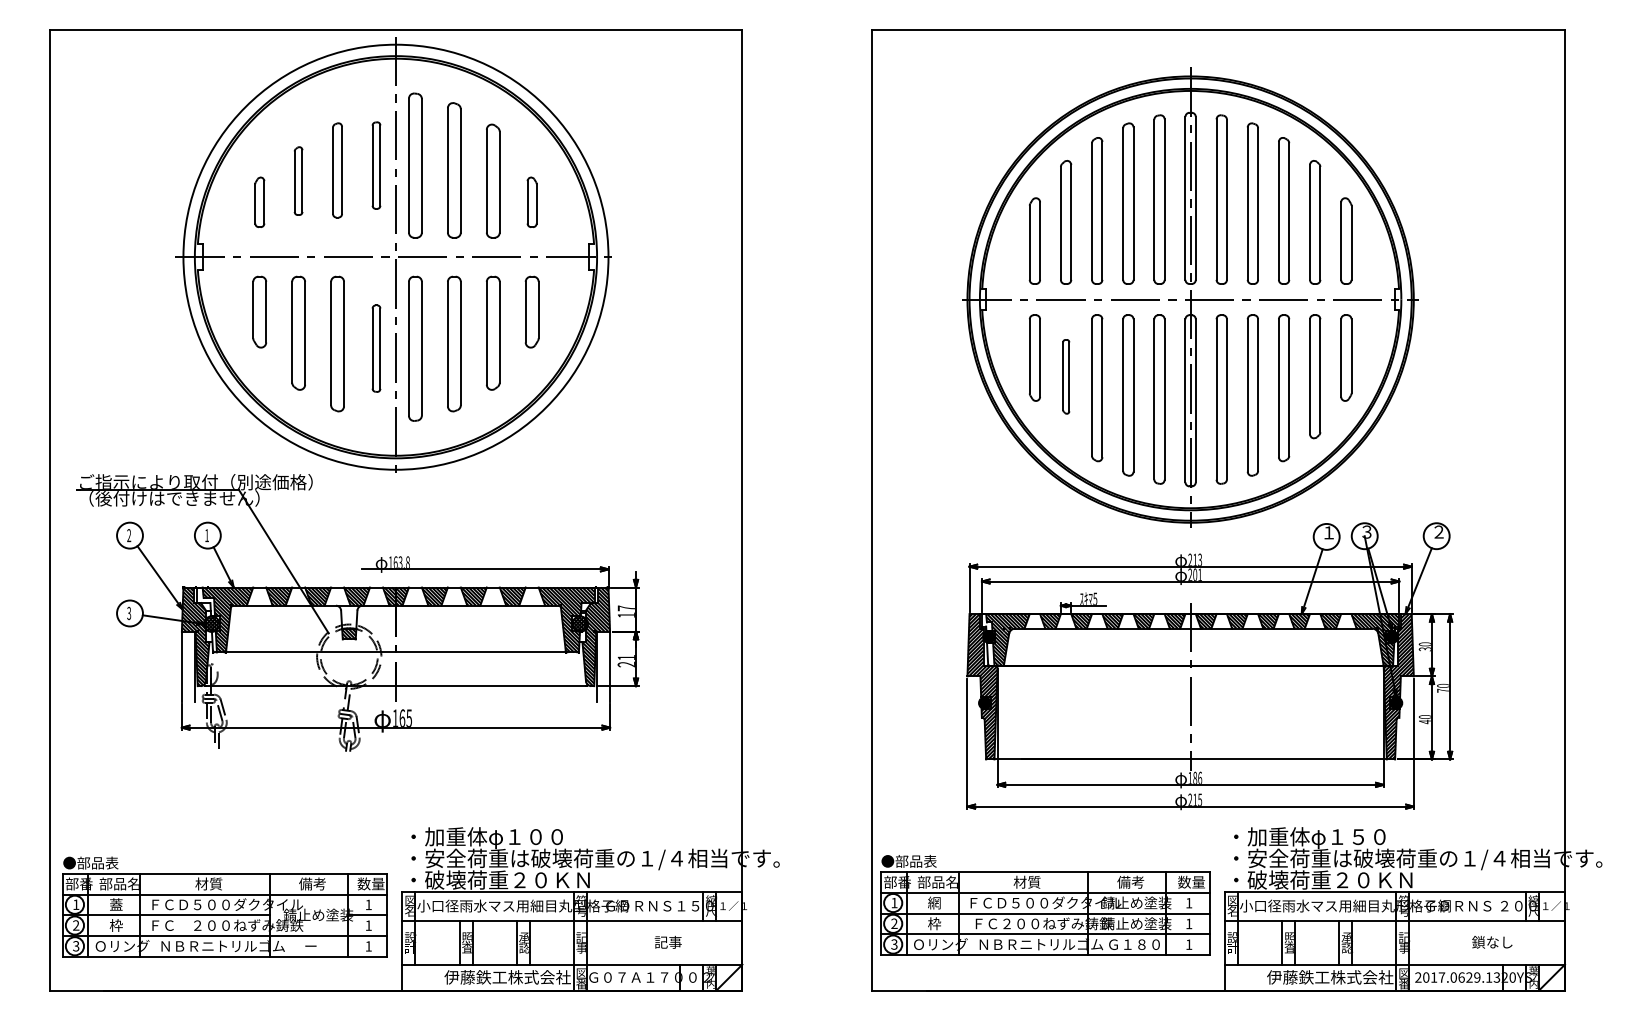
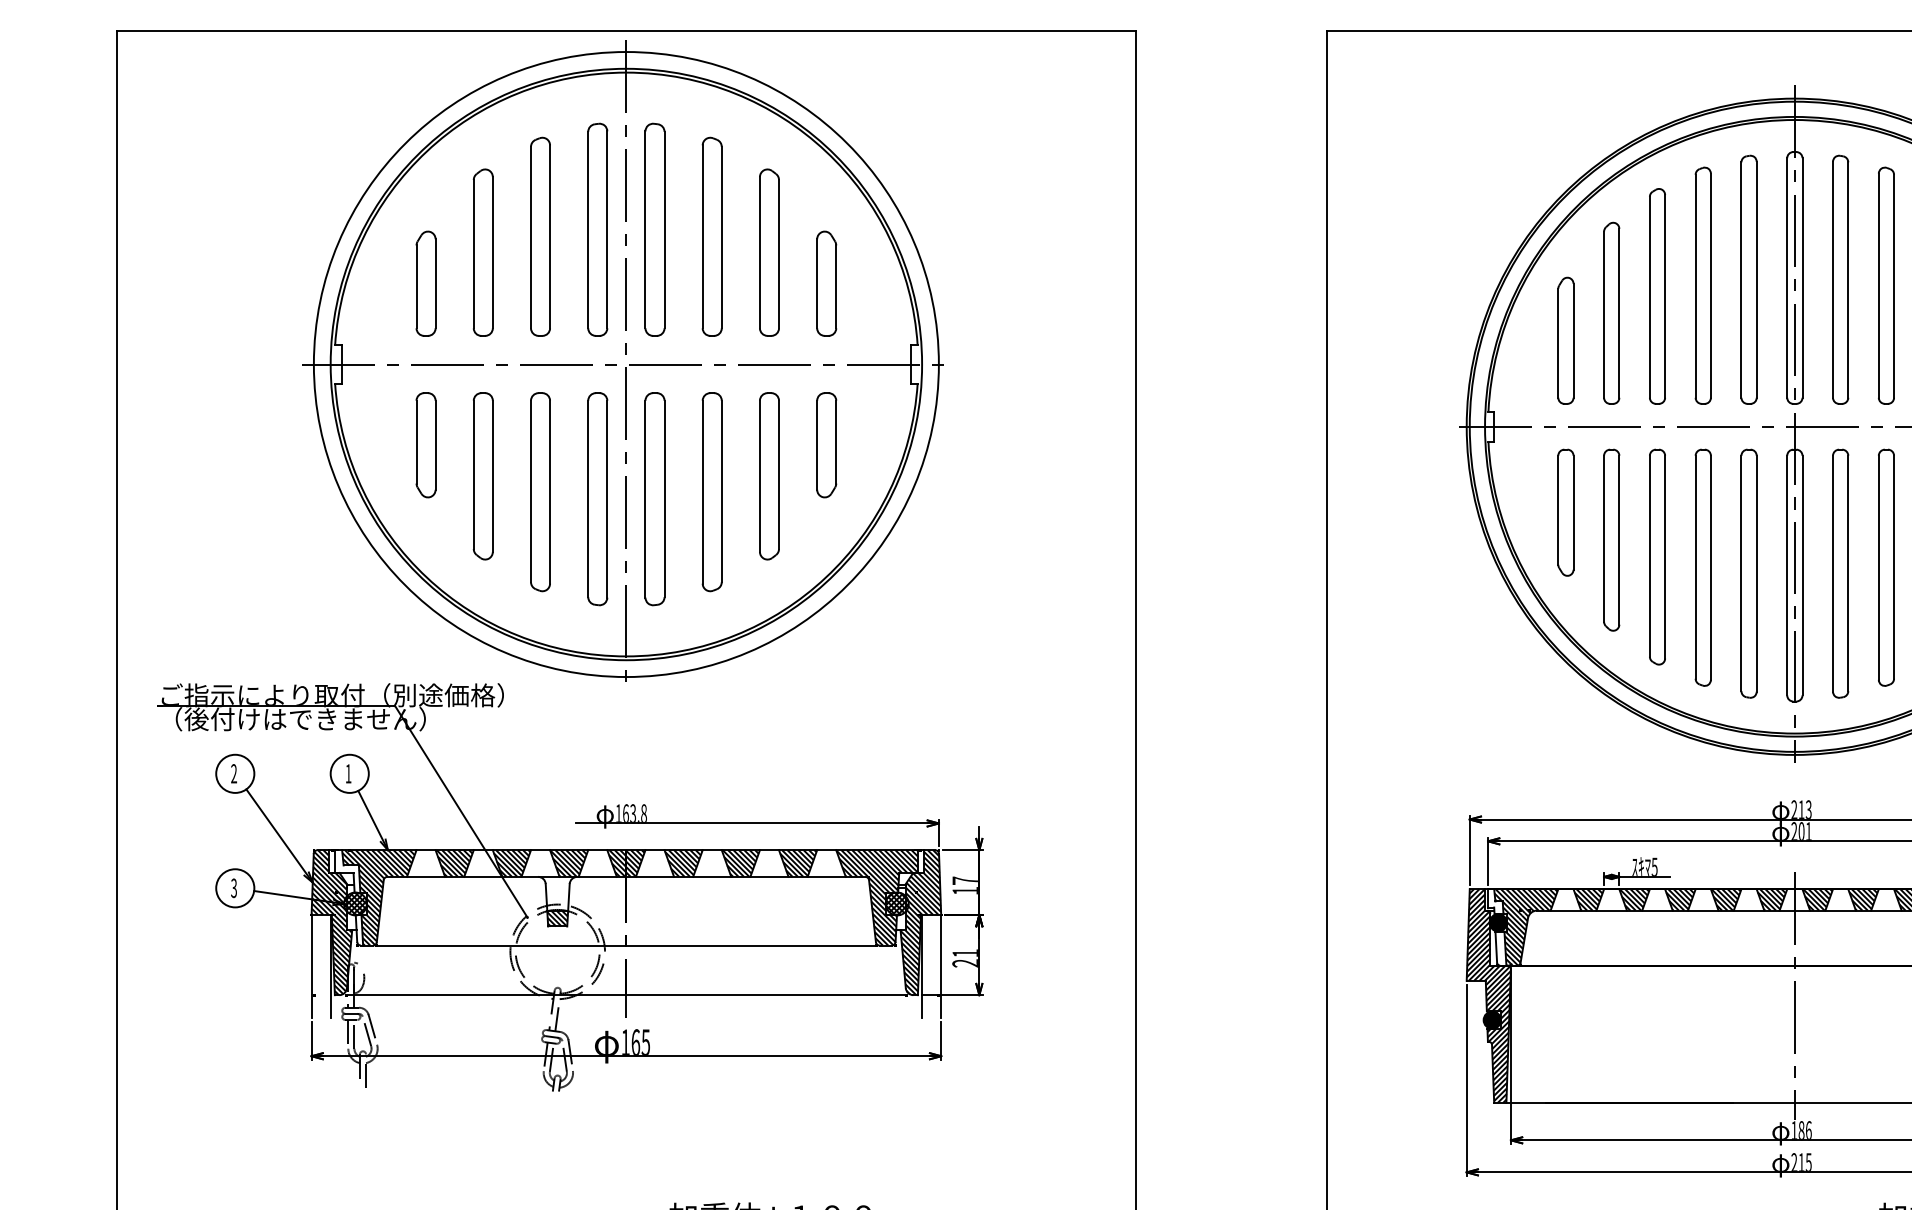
part: (376, 165) -> (597, 229), size x1.67
part: (337, 170) -> (540, 236), size x1.43
part: (298, 180) -> (483, 251), size x1.67
part: (259, 202) -> (425, 284), size x1.43
part: (531, 202) -> (825, 284), size x1.43
part: (376, 348) -> (597, 498), size x1.67
part: (1066, 376) -> (1612, 539), size x1.67

